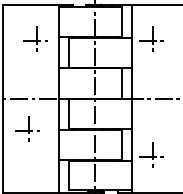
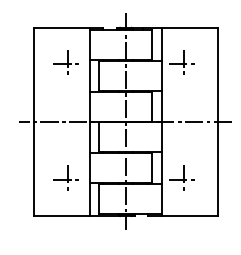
part: (26, 128) -> (65, 177), moved

